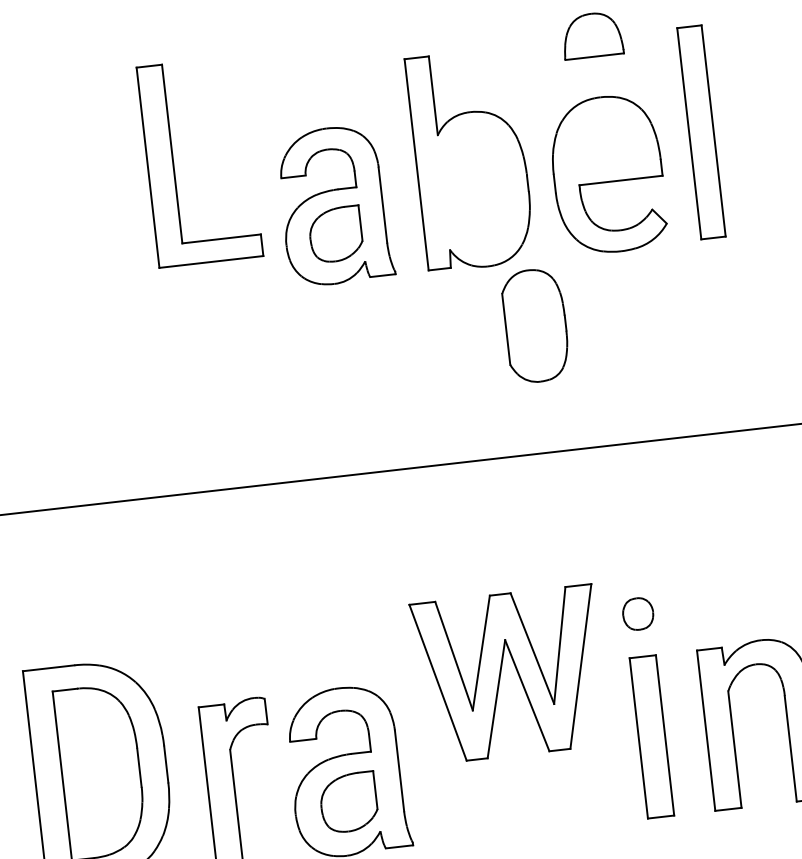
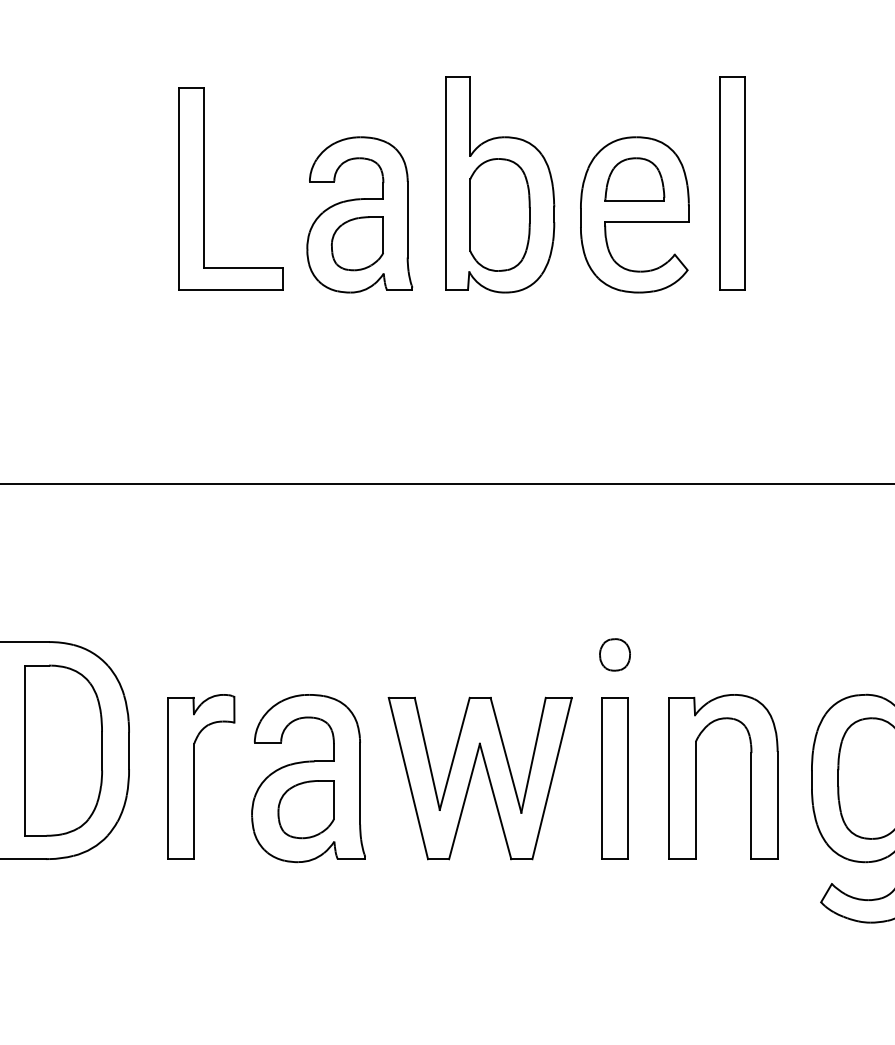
part: (591, 35) -> (634, 179), moved
part: (173, 164) -> (204, 188), moved
part: (535, 325) -> (499, 214), moved
part: (501, 673) -> (472, 776), moved

